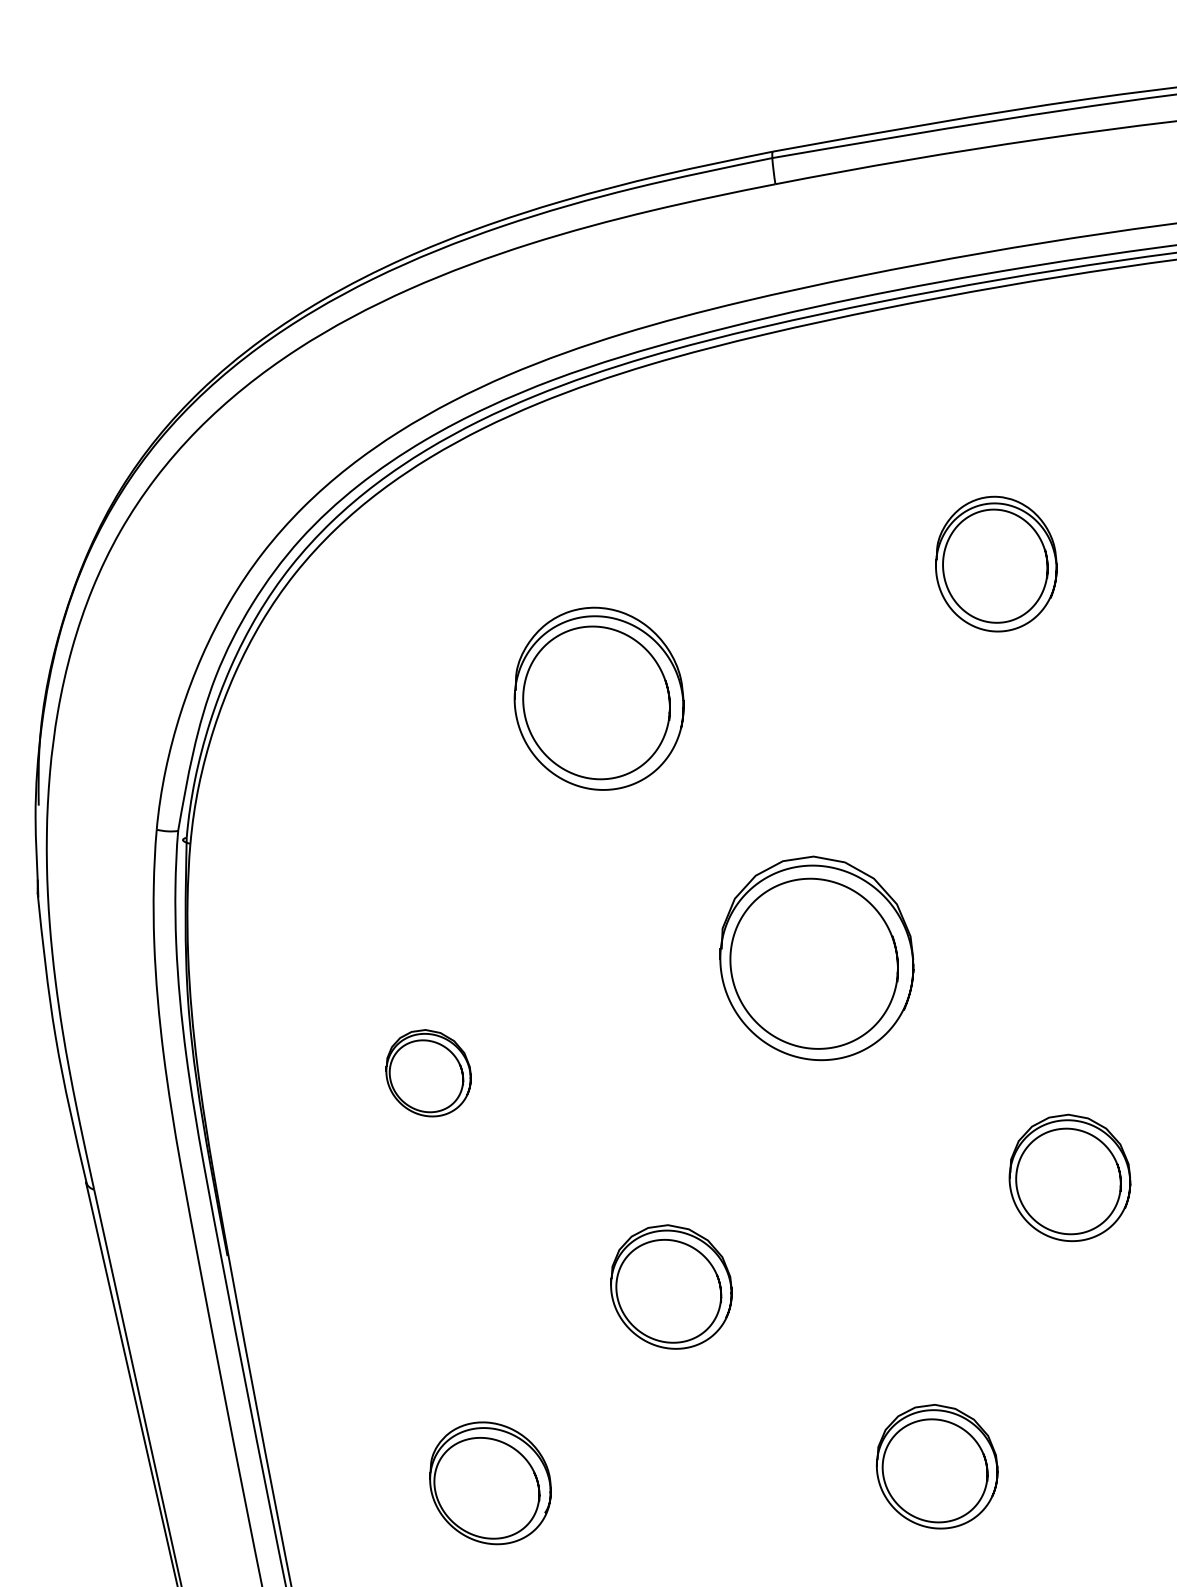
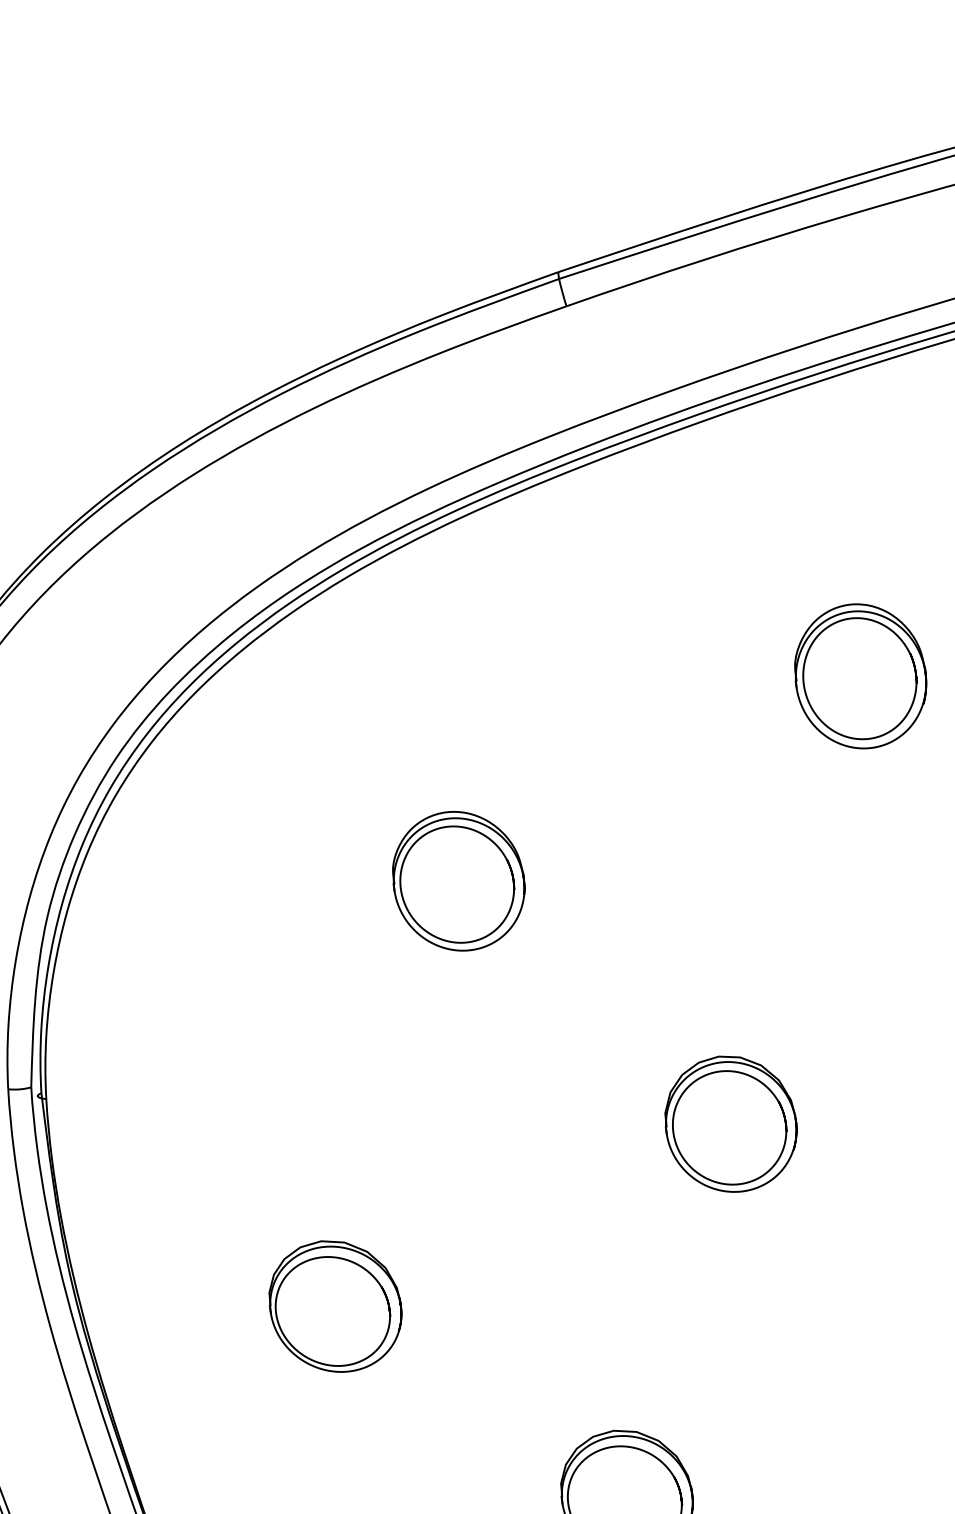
part: (598, 698) -> (458, 881), size x0.71
part: (816, 958) -> (730, 1123), size x0.62
part: (428, 1072) -> (335, 1305), size x1.43

